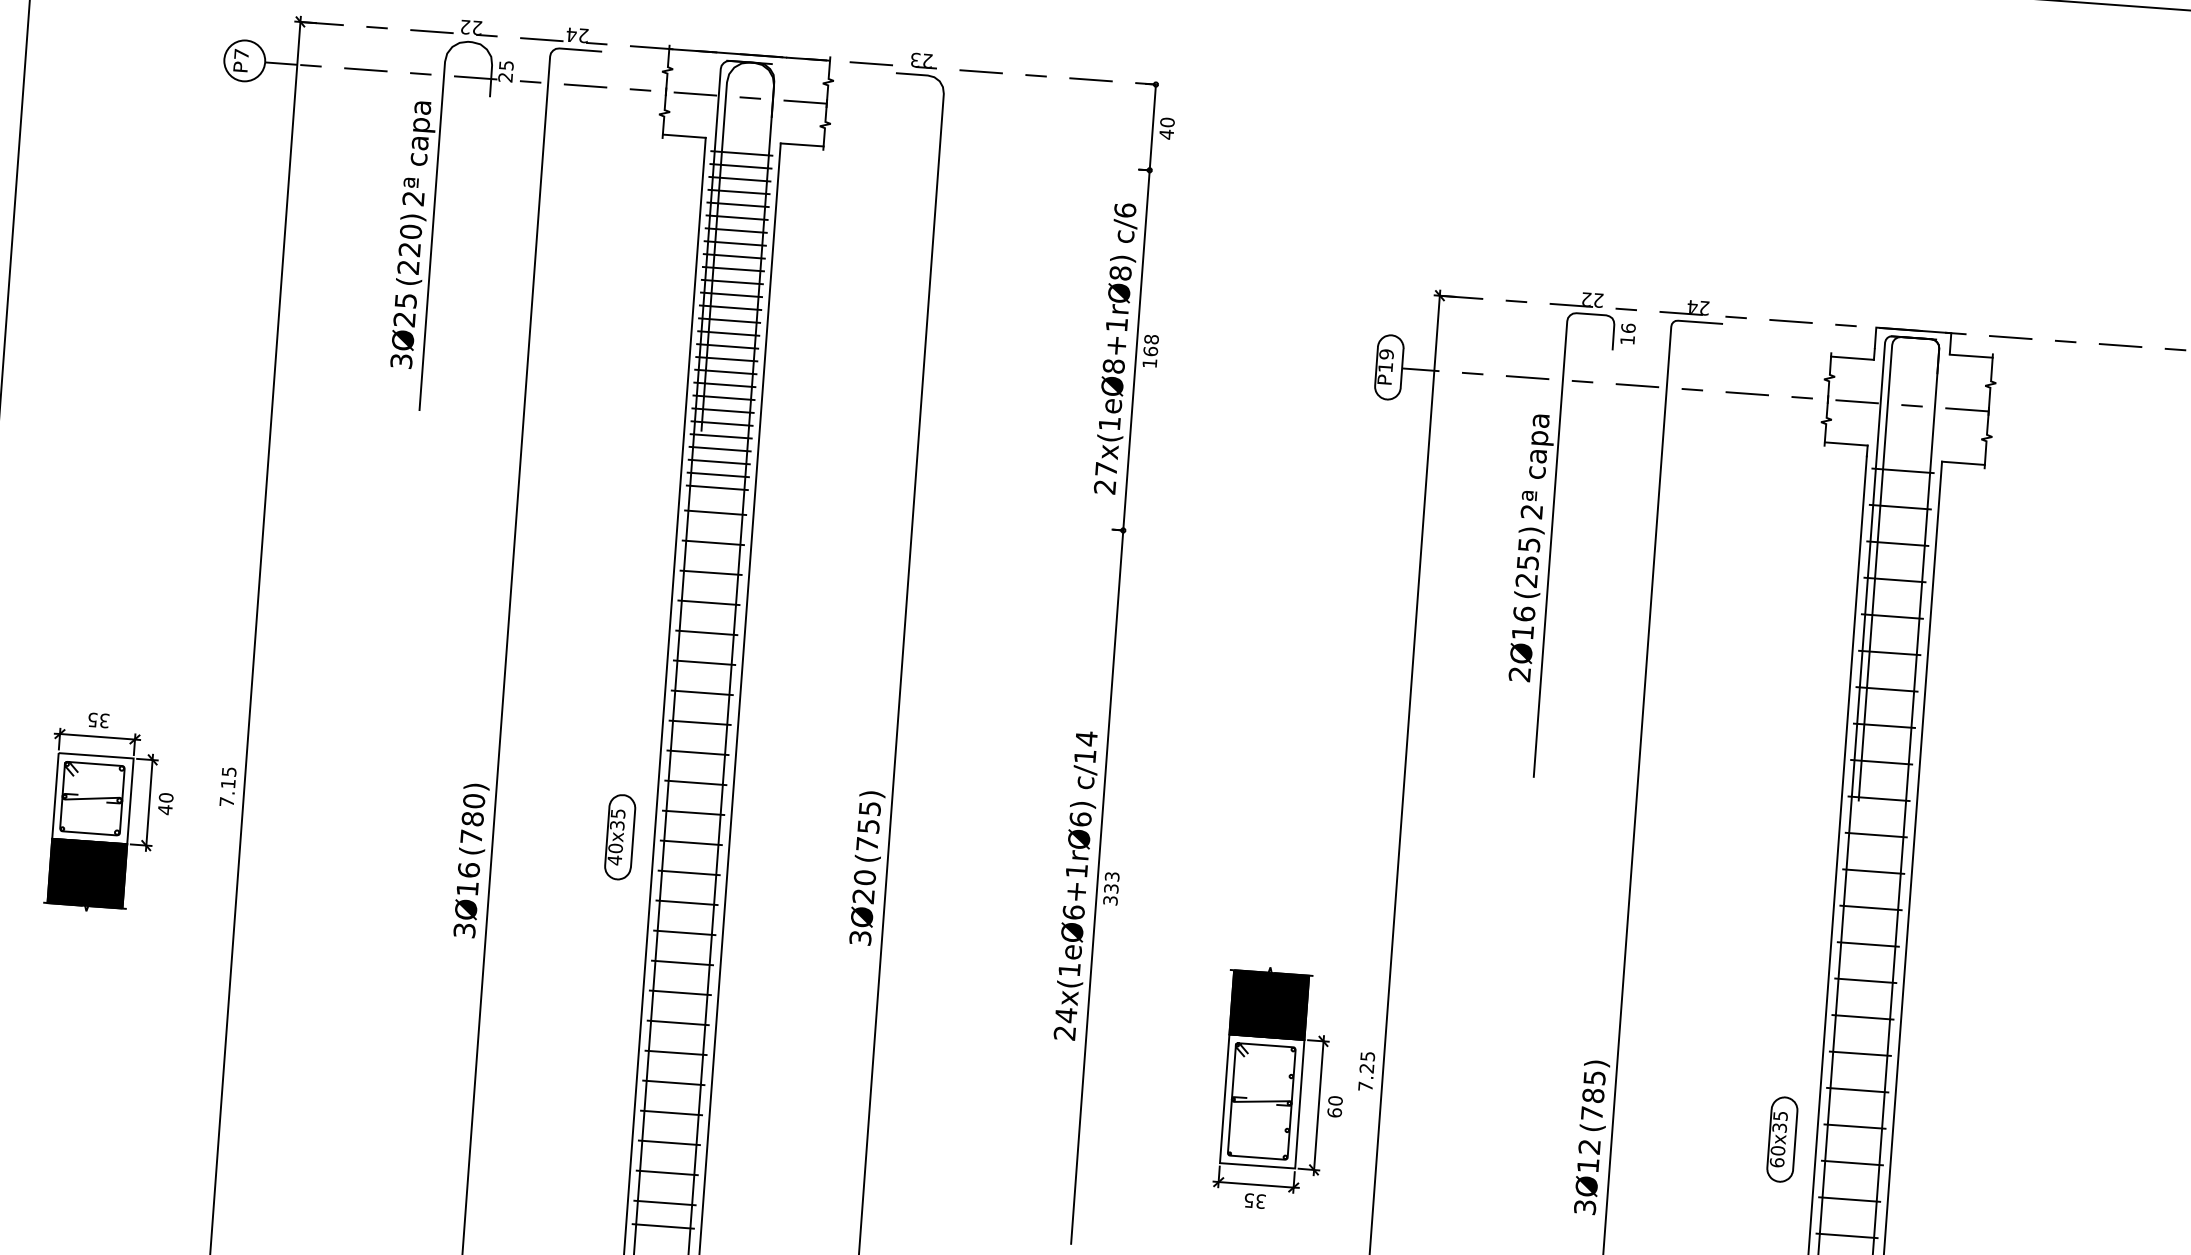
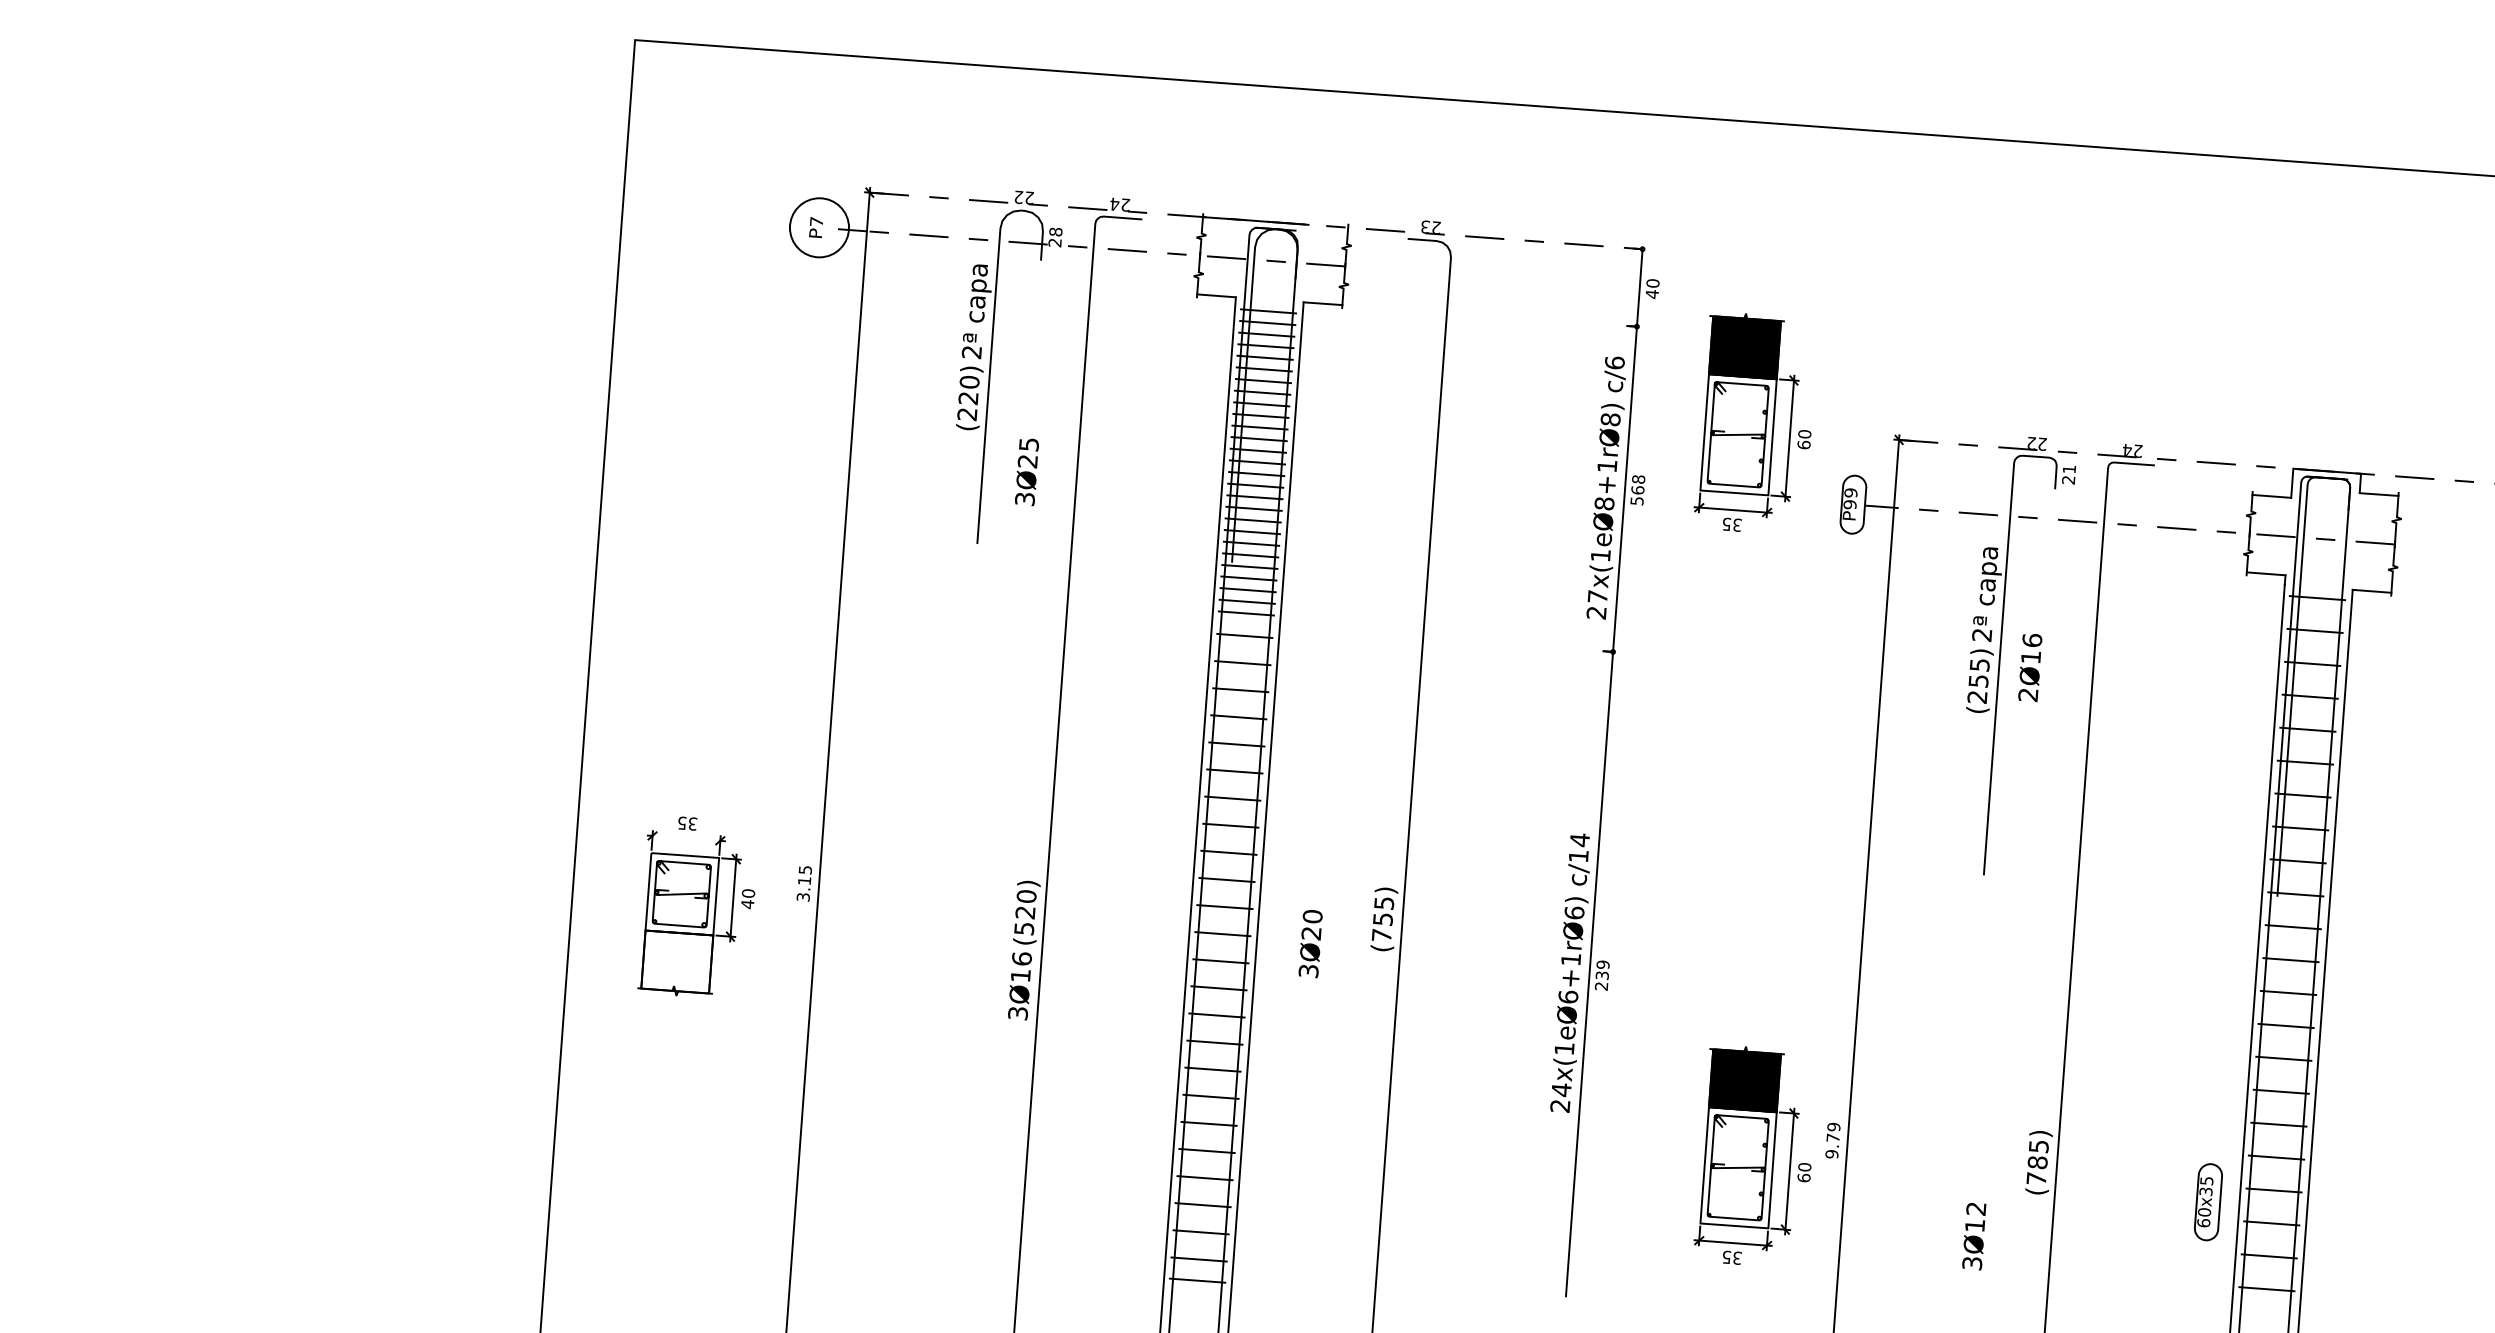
line: (808, 58) -> (1328, 225), removed
circle: (244, 60) -> (819, 227), size x1.6
text: (506, 64) -> (1055, 231), 25 -> 28
part: (1277, 276) -> (1752, 422), added
text: (403, 331) -> (1026, 472), moved
text: (1628, 333) -> (2069, 474), 16 -> 21
text: (1149, 363) -> (1636, 501), 168 -> 568
text: (1384, 367) -> (1849, 504), P19 -> P99
text: (1522, 645) -> (2030, 668), moved
line: (97, 735) -> (686, 837), removed
text: (225, 801) -> (802, 896), 7.15 -> 3.15
text: (471, 827) -> (1024, 920), (780) -> (520)
part: (620, 837) -> (1158, 929), removed
fill: (87, 873) -> (677, 961), removed
text: (1111, 888) -> (1602, 975), 333 -> 239
text: (862, 908) -> (1310, 944), moved
text: (1366, 1071) -> (1832, 1140), 7.25 -> 9.79
text: (1587, 1177) -> (1974, 1236), moved

